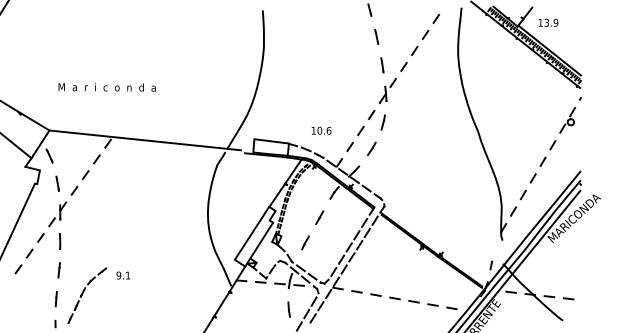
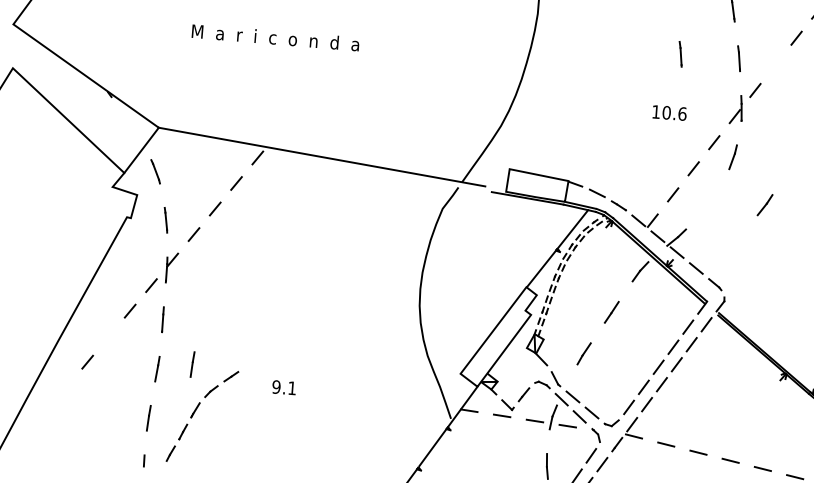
line: (348, 65) -> (680, 54), added
line: (403, 66) -> (775, 63), removed
text: (106, 87) -> (274, 37), moved
text: (321, 130) -> (669, 112), moved
line: (371, 148) -> (764, 204), moved
line: (29, 253) -> (108, 336), removed
line: (78, 266) -> (191, 365), added
text: (123, 275) -> (284, 387), moved

